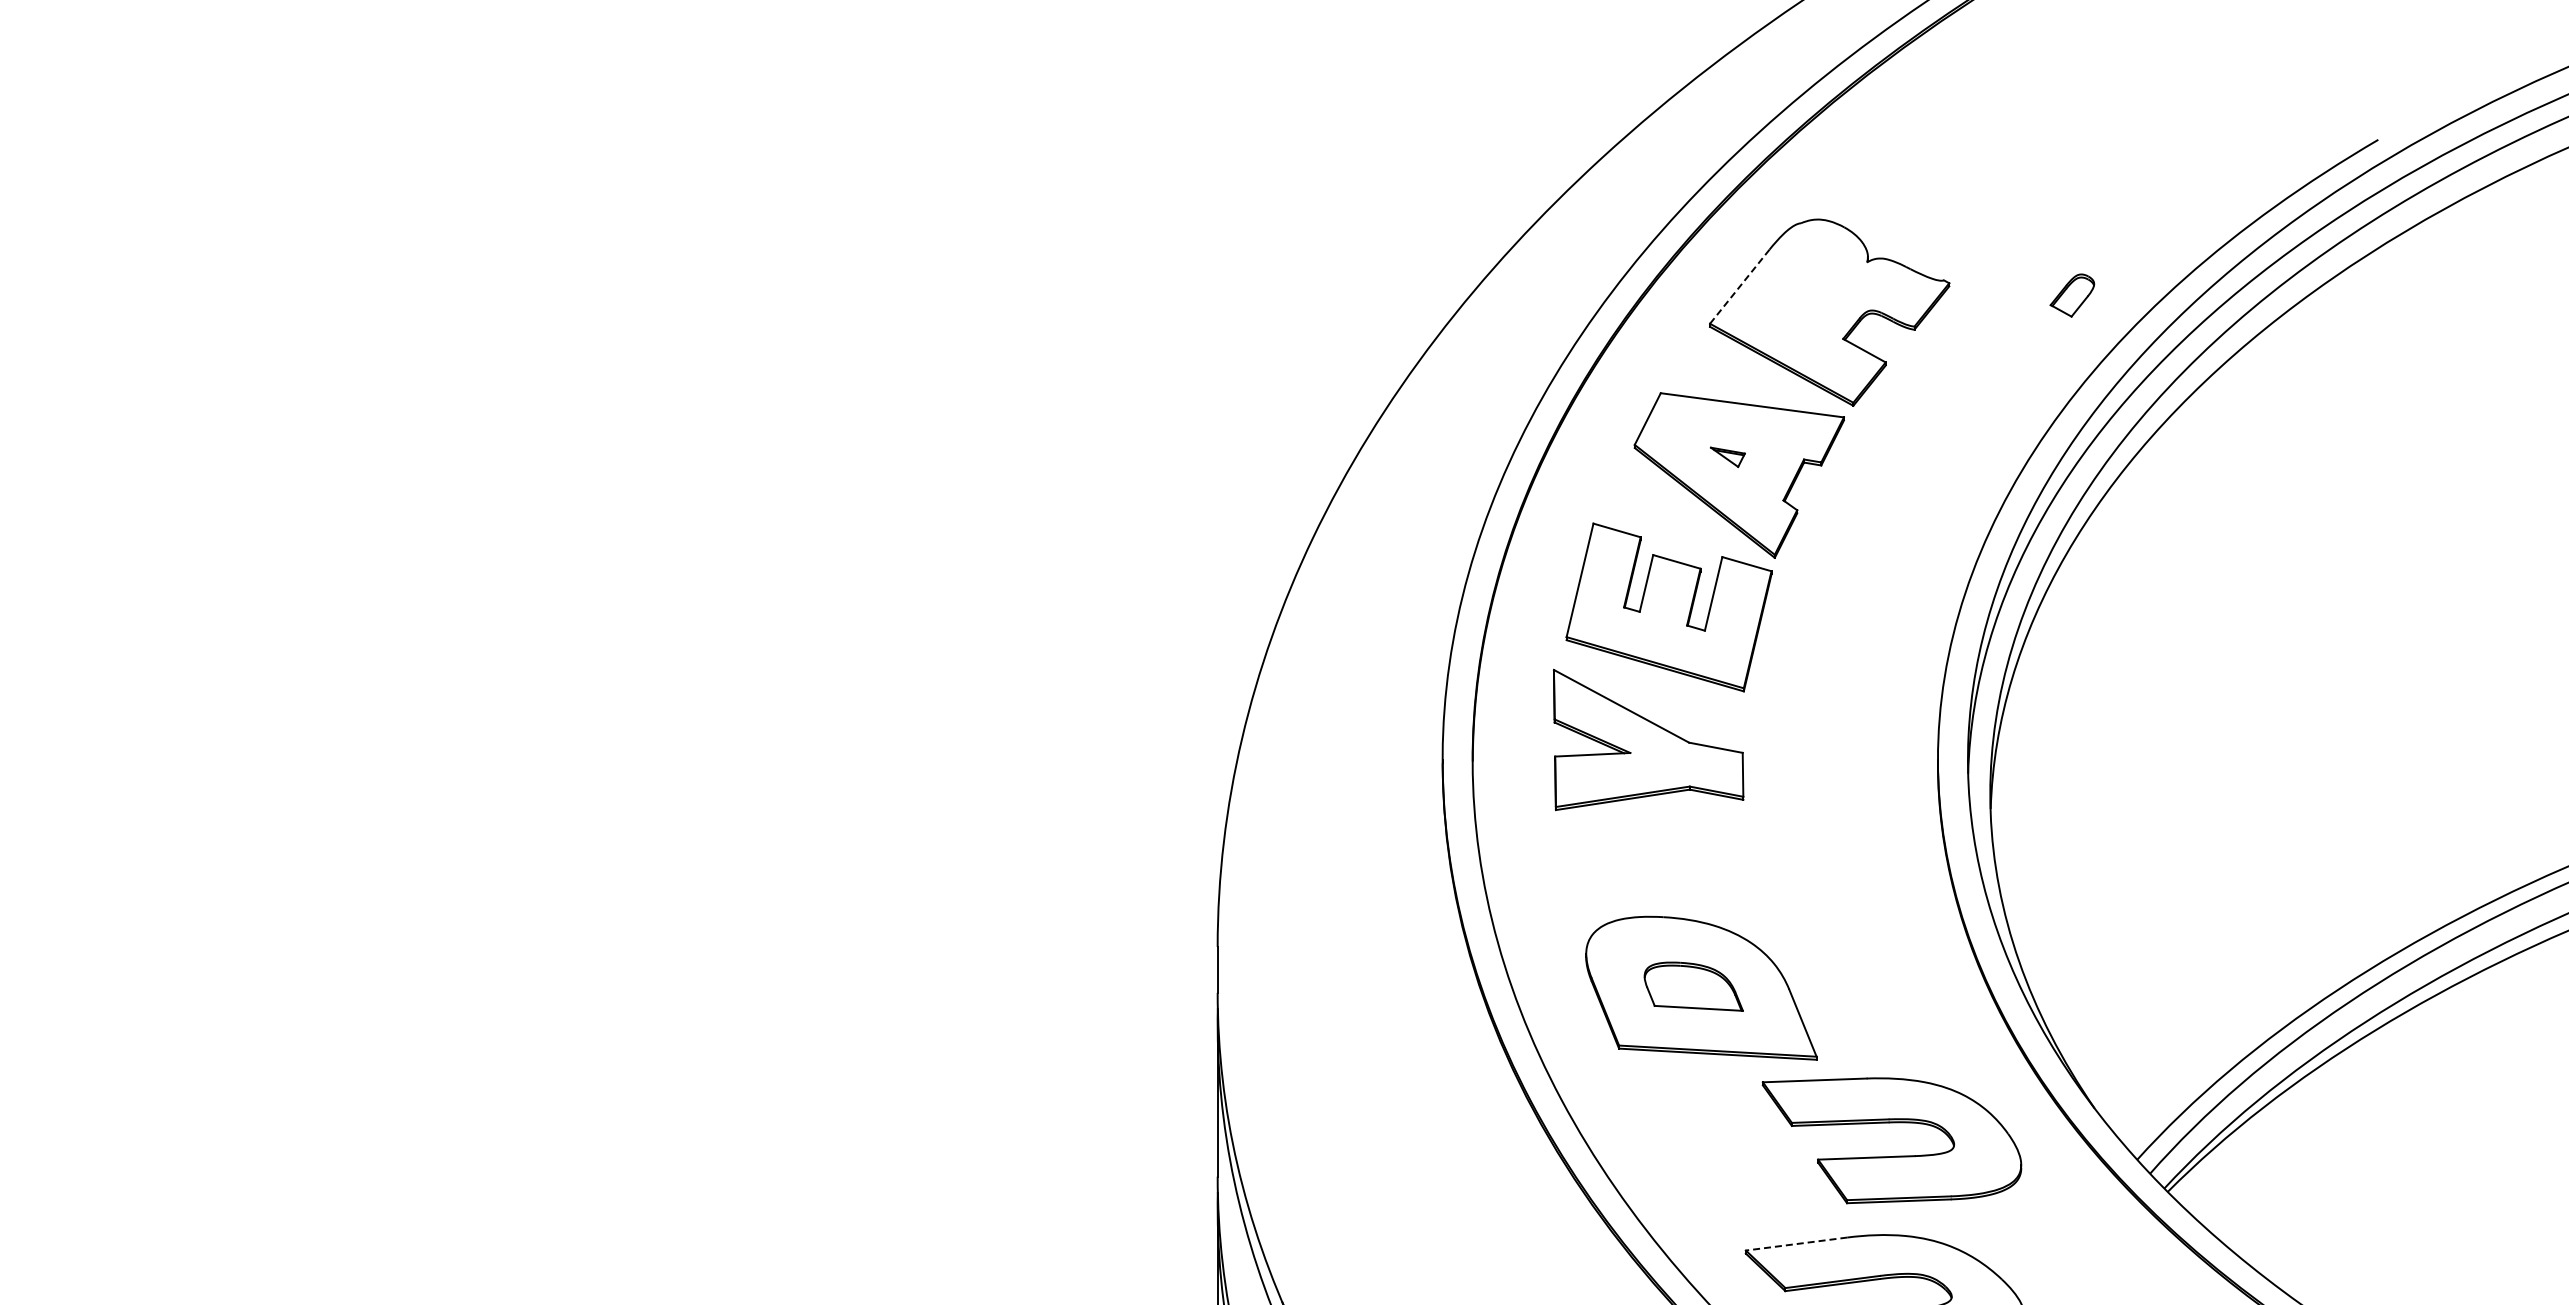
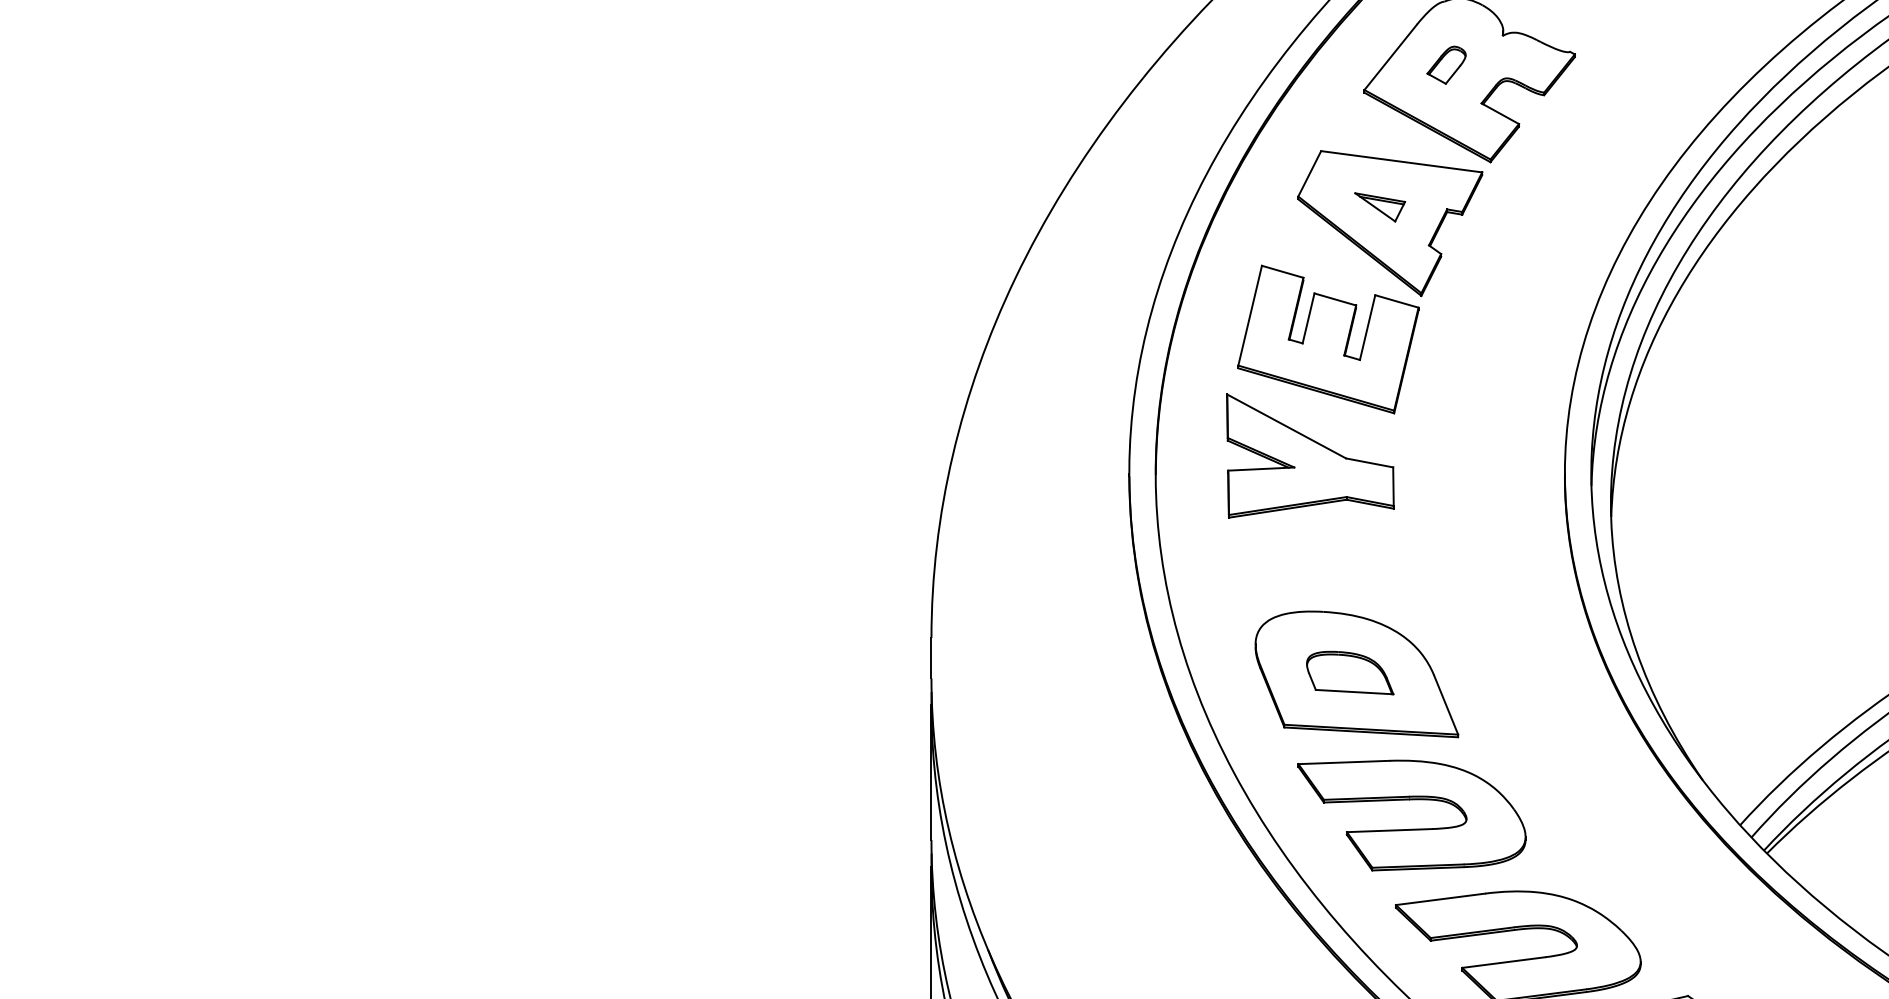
line: (1739, 286) -> (1390, 57), dashed -> solid
part: (2072, 295) -> (1446, 65), moved
part: (1727, 457) -> (1379, 207), size x1.67
part: (1895, 1155) -> (1414, 828), moved
line: (1796, 1244) -> (1440, 899), dashed -> solid

